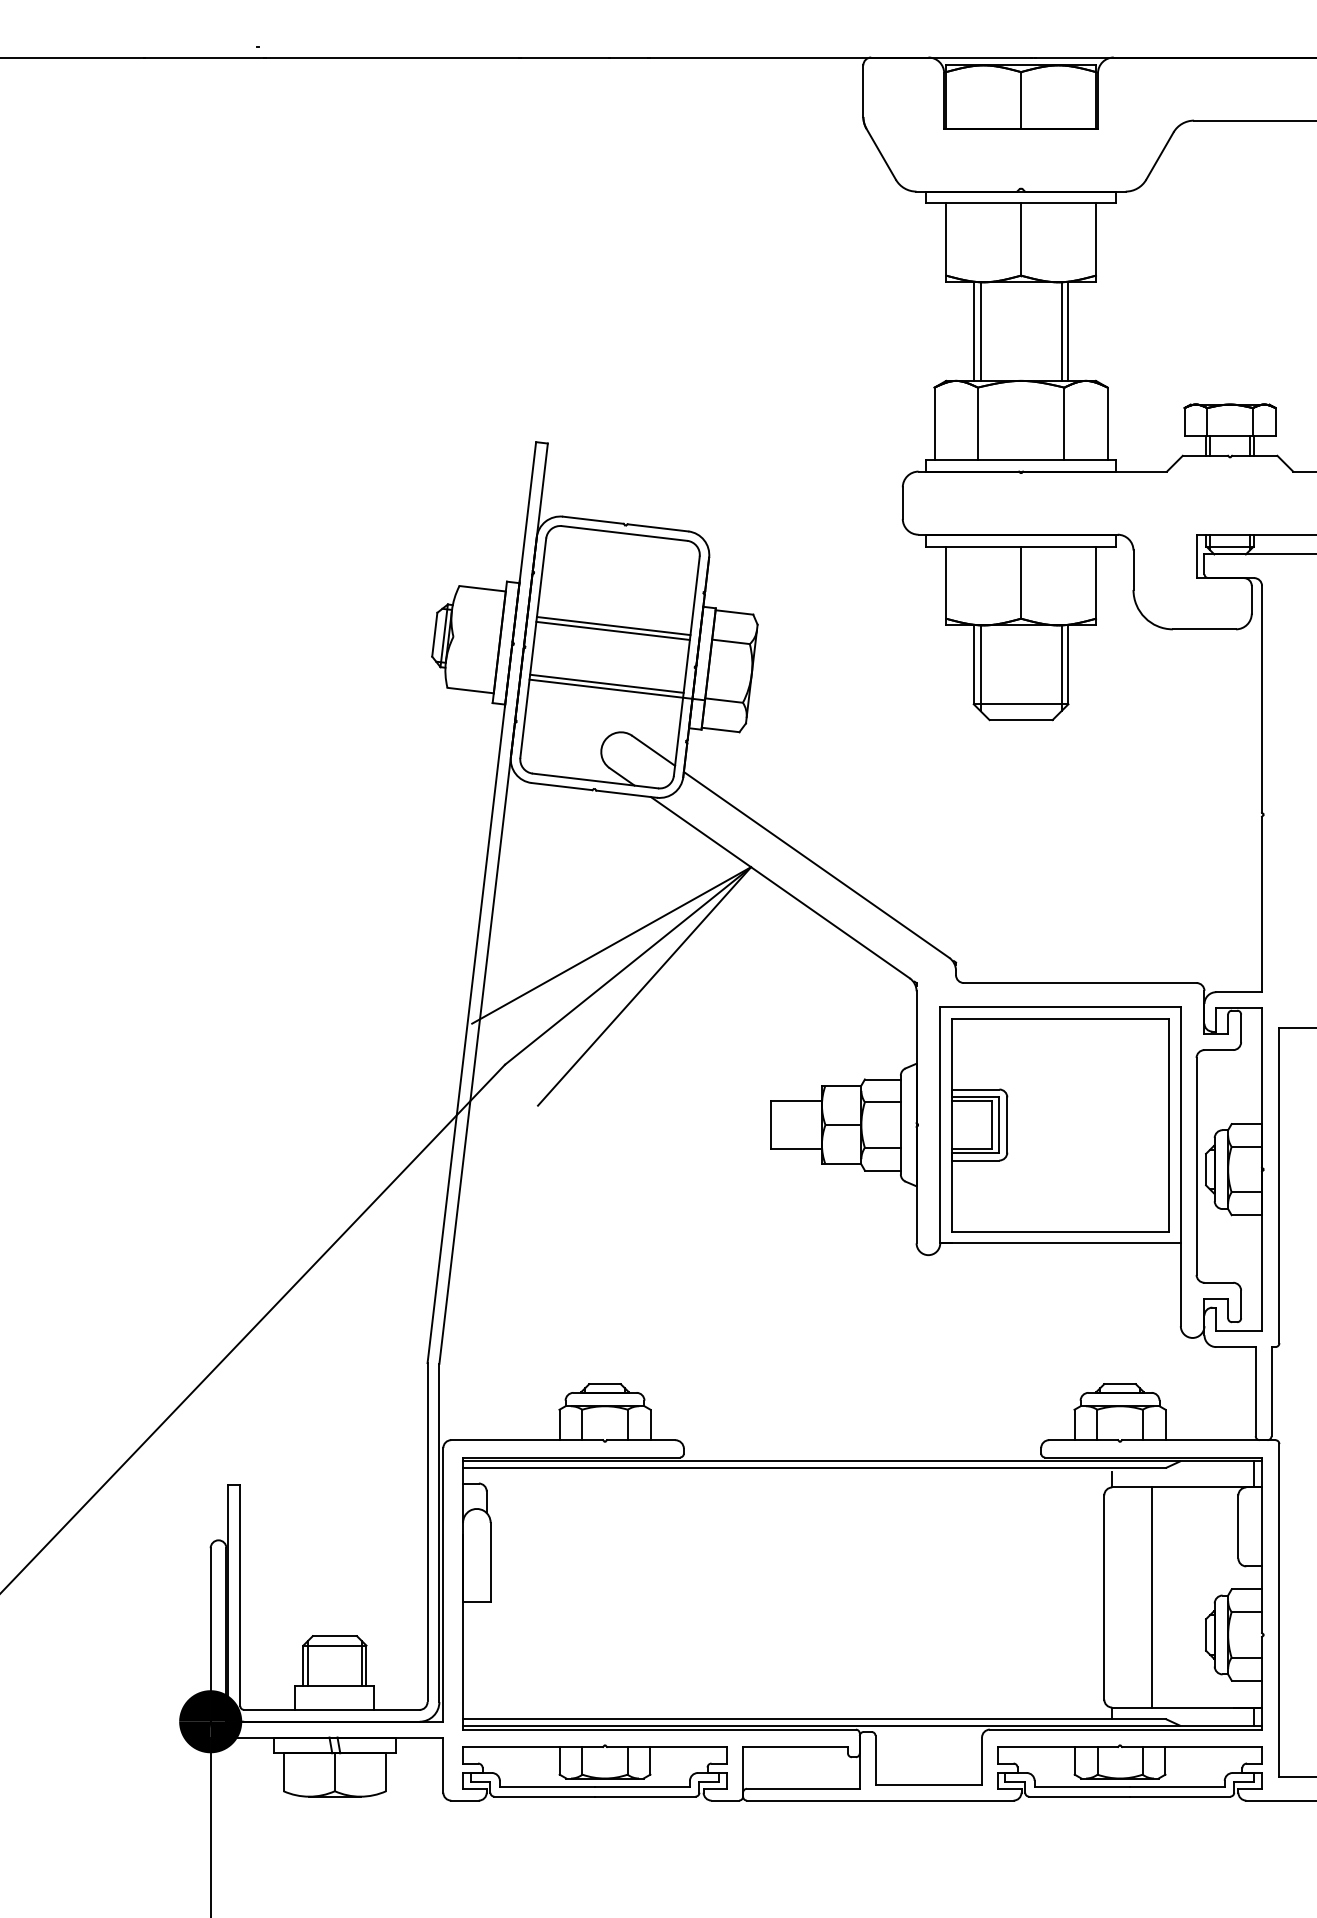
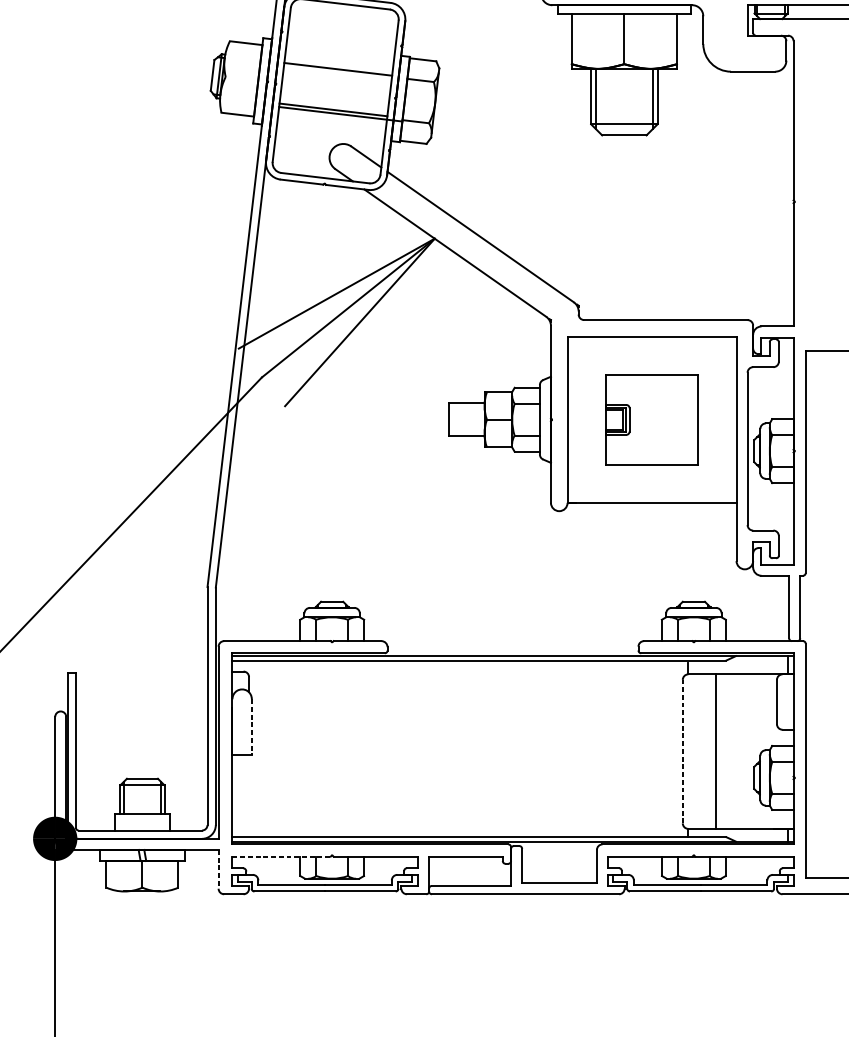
line: (612, 630) -> (337, 72), removed
part: (1060, 1125) -> (652, 420), size x0.6
line: (490, 1562) -> (251, 727), solid -> dashed
line: (1104, 1597) -> (682, 751), solid -> dashed
line: (533, 1746) -> (281, 856), solid -> dashed
line: (443, 1765) -> (218, 869), solid -> dashed

